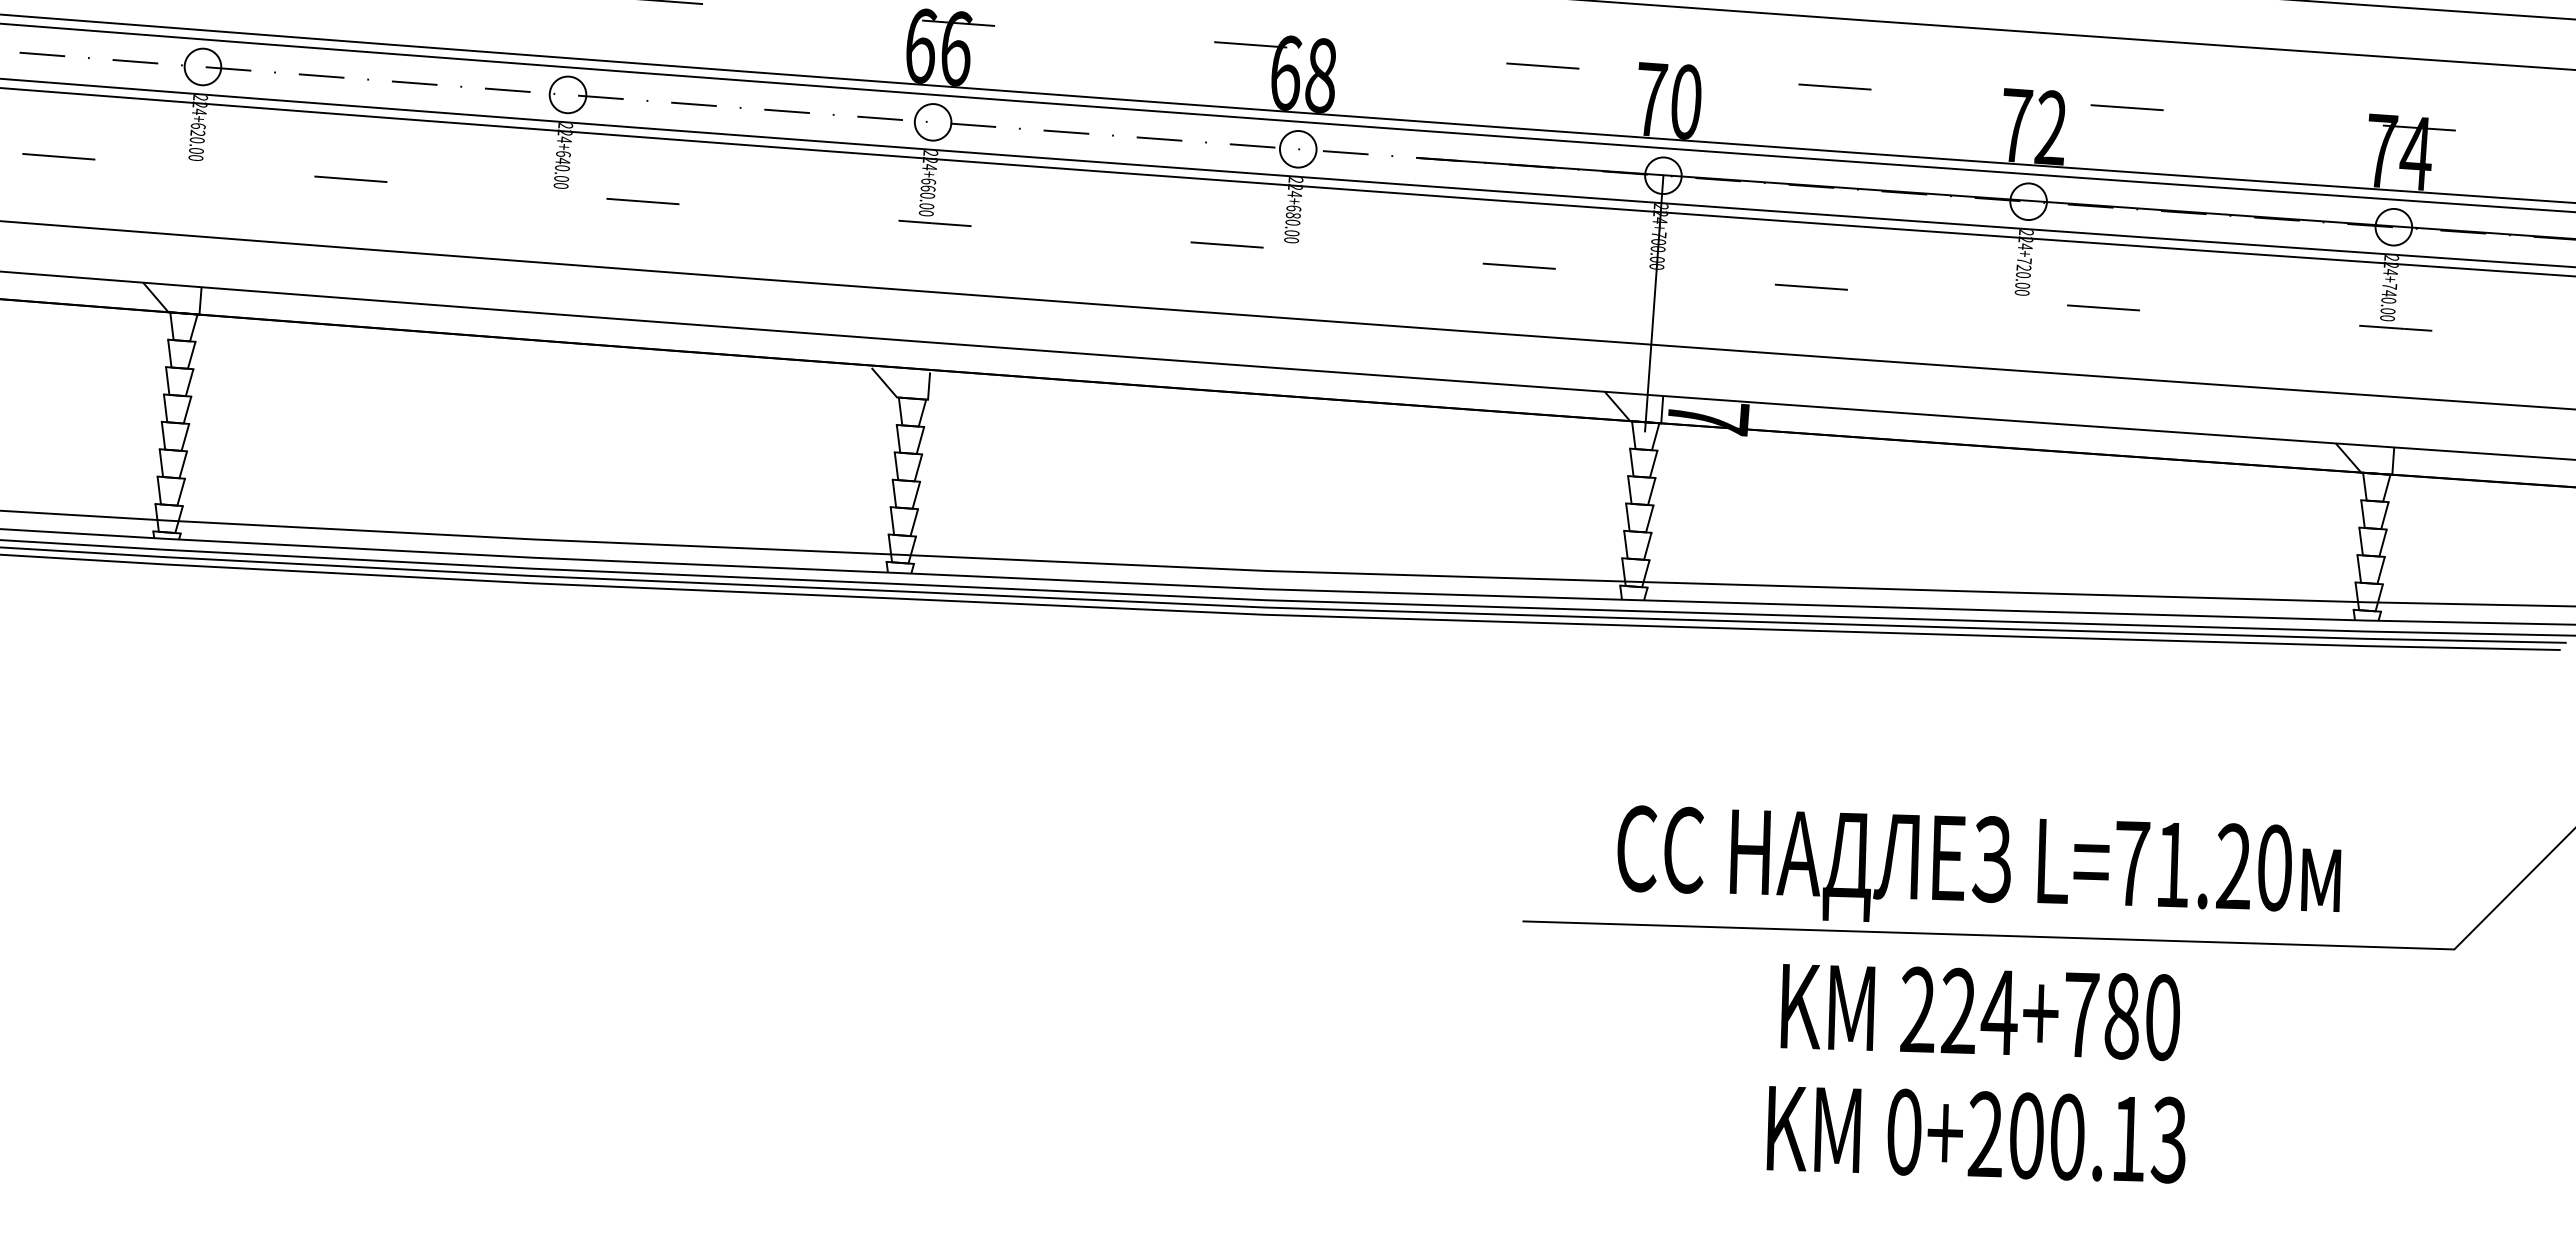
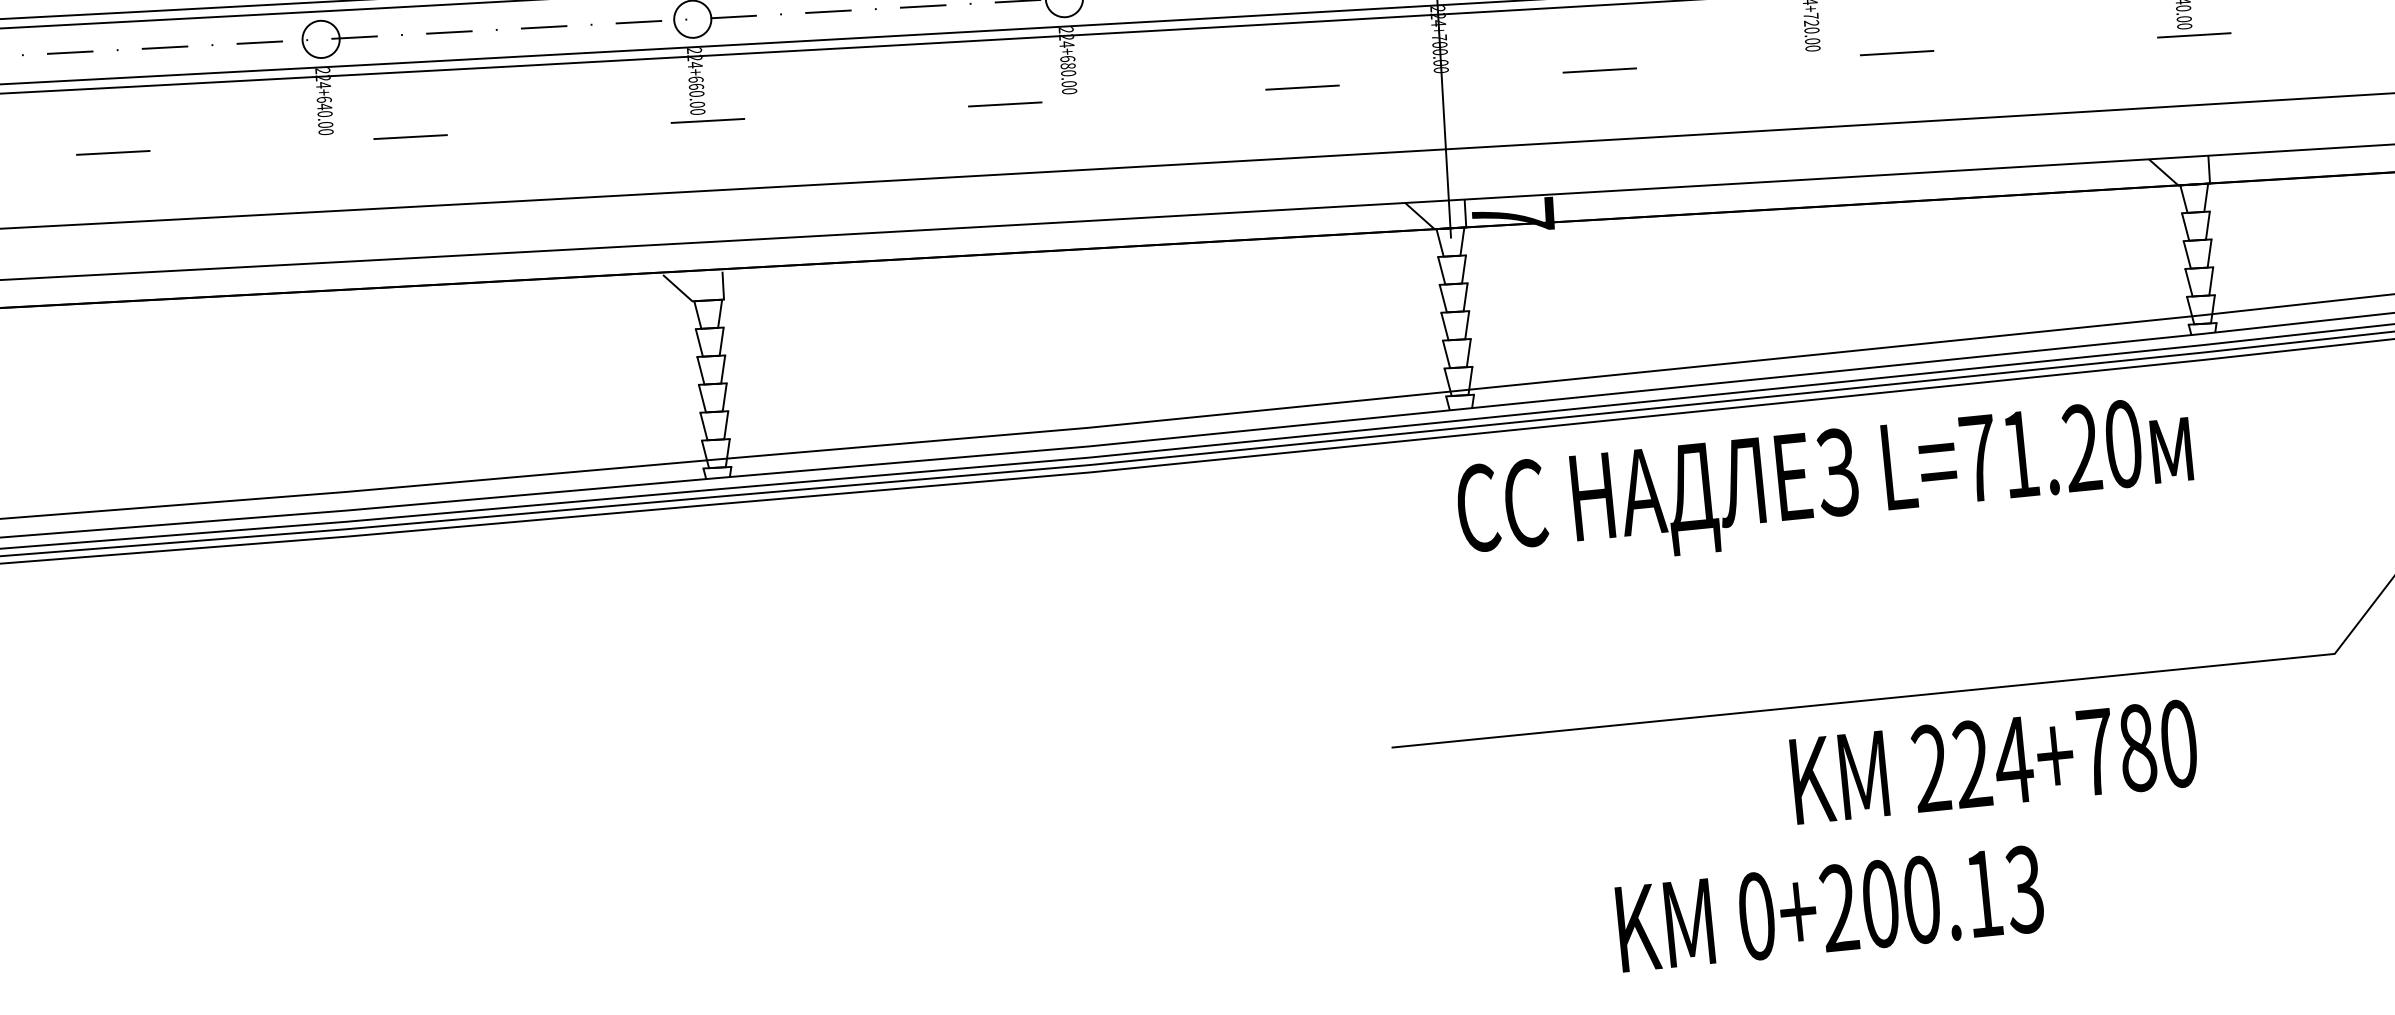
text: (1979, 863) -> (1825, 478), moved
text: (1979, 1012) -> (1993, 762), moved
text: (1975, 1134) -> (1828, 909), moved

